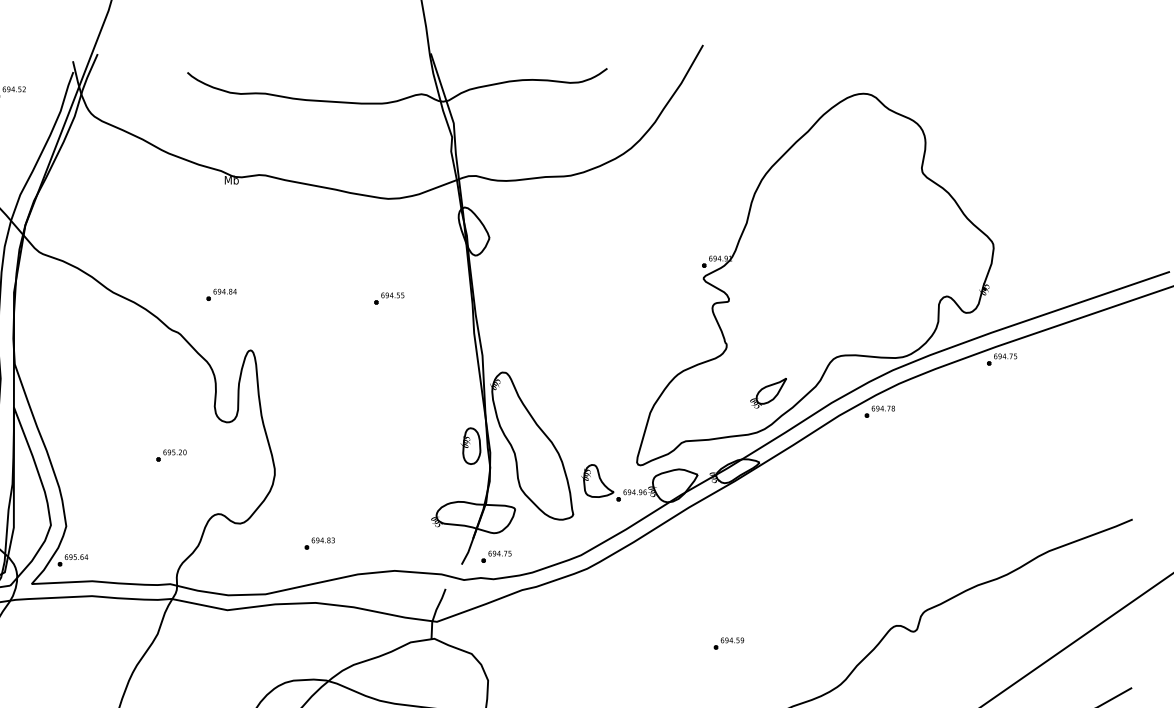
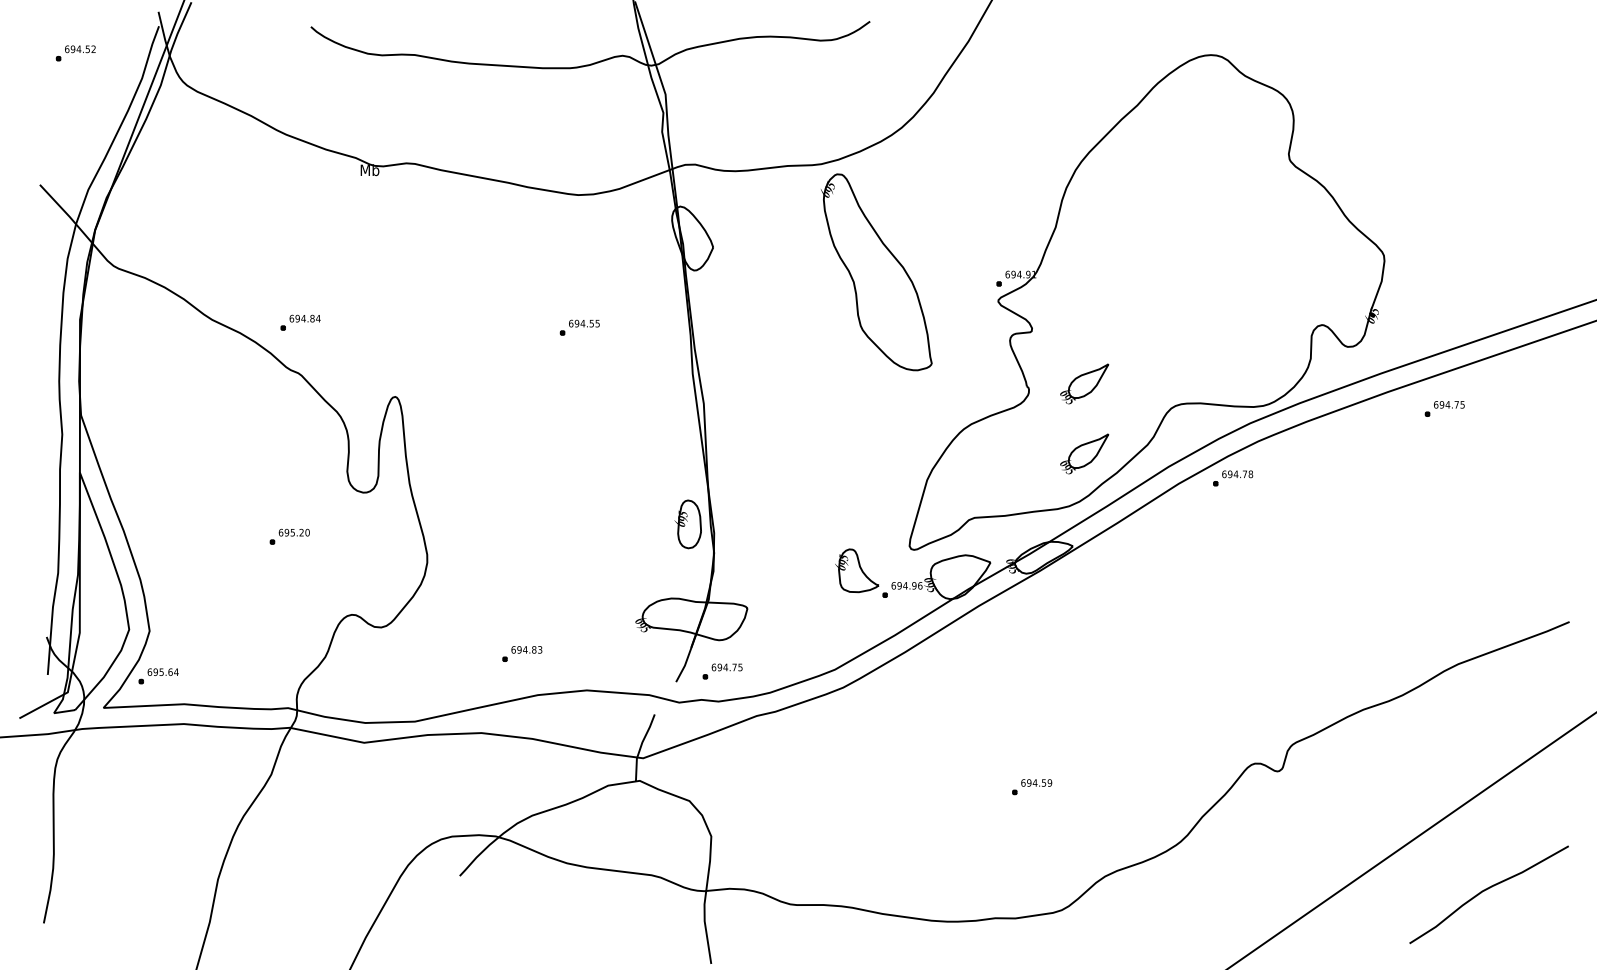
part: (221, 294) -> (300, 322), moved
part: (768, 340) -> (1084, 383), added
part: (1001, 359) -> (1444, 408), moved
part: (531, 446) -> (876, 272), moved
part: (320, 543) -> (522, 653), moved

